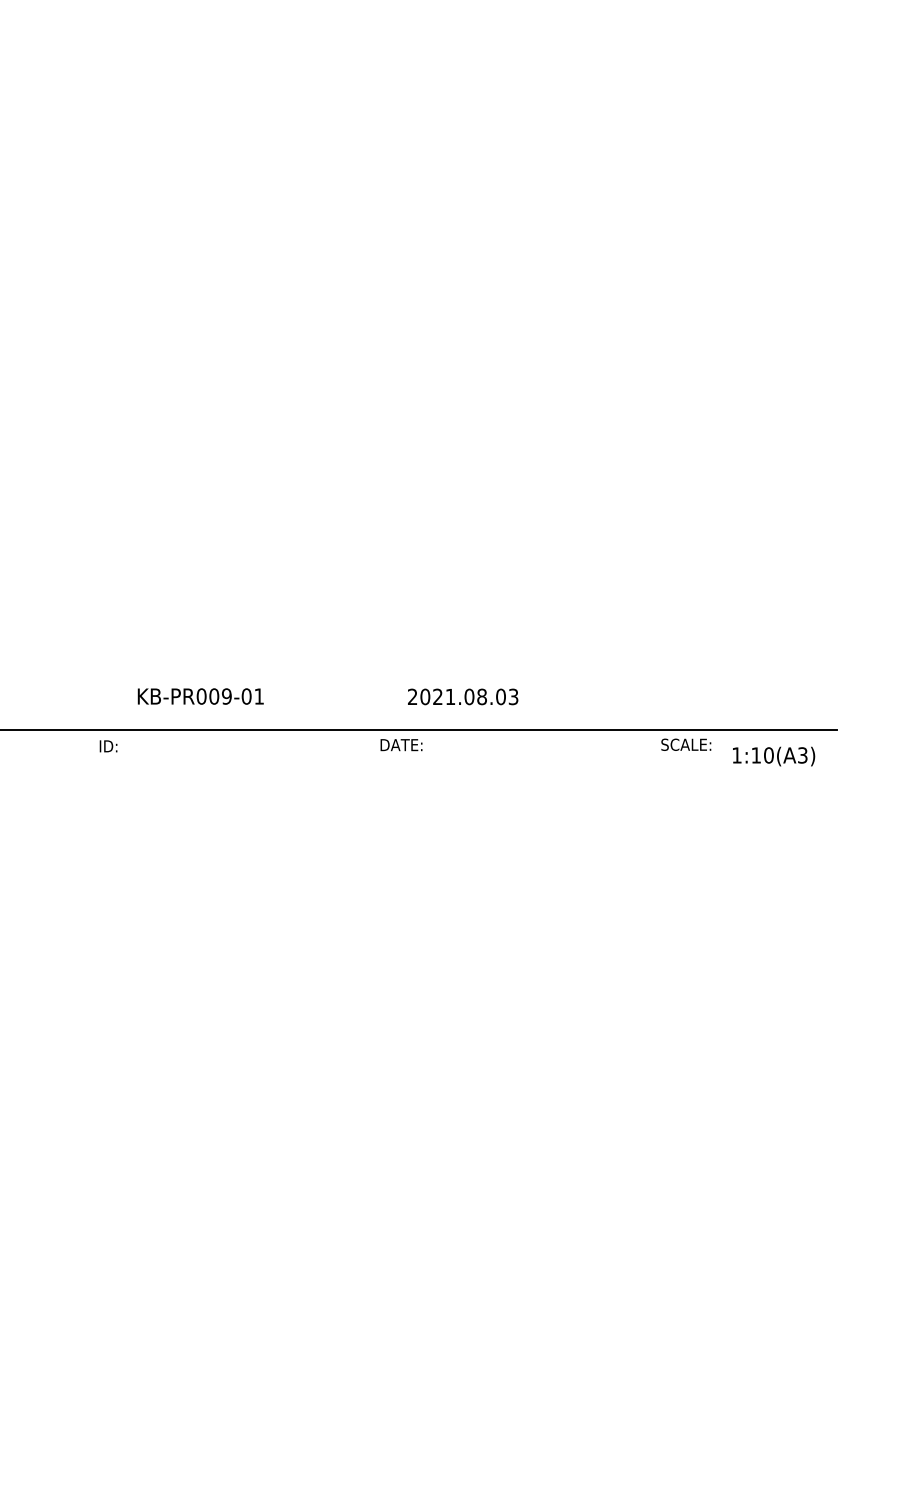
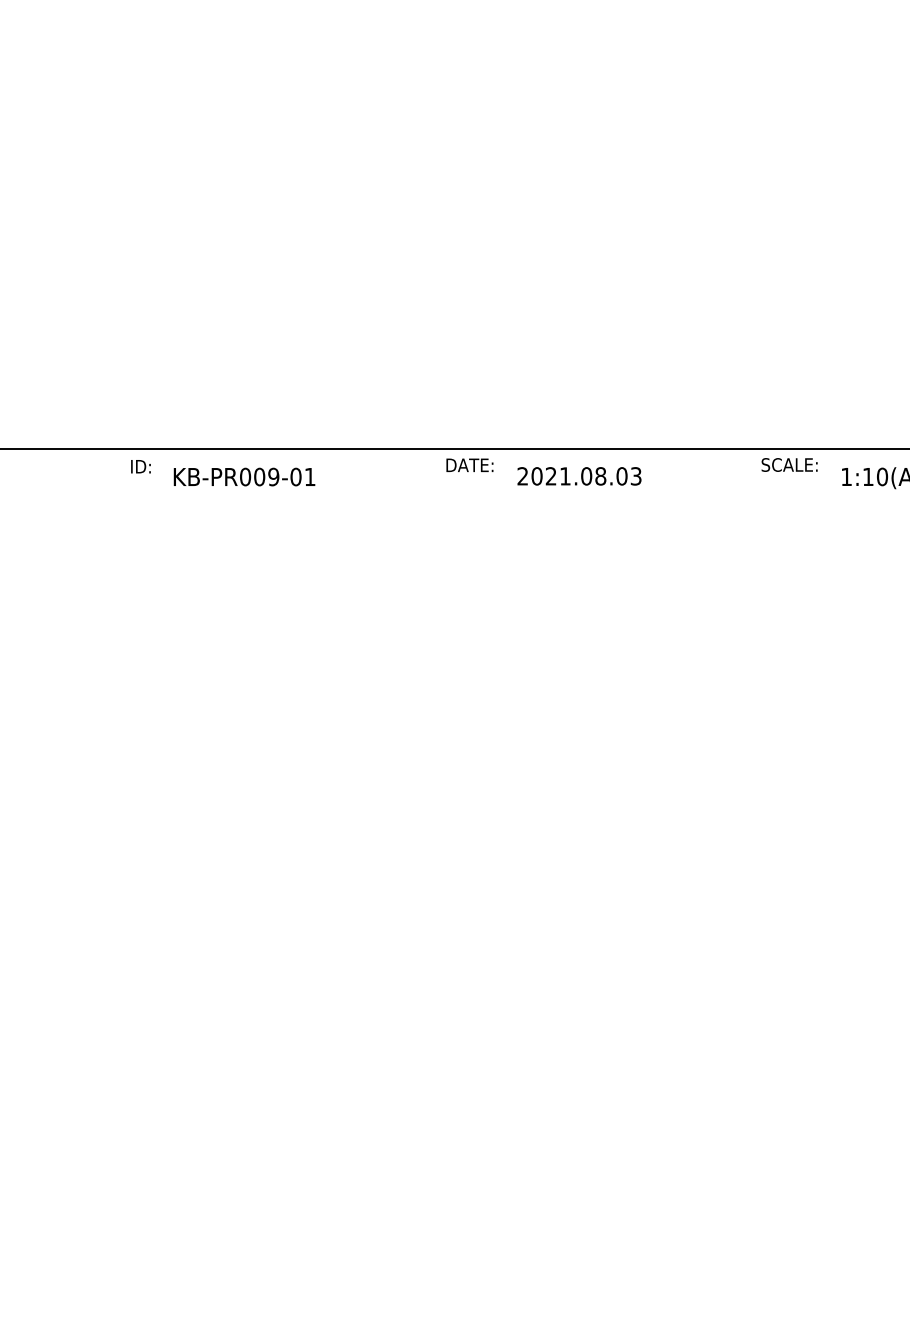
text: (200, 696) -> (244, 476), moved
text: (463, 696) -> (579, 475), moved

